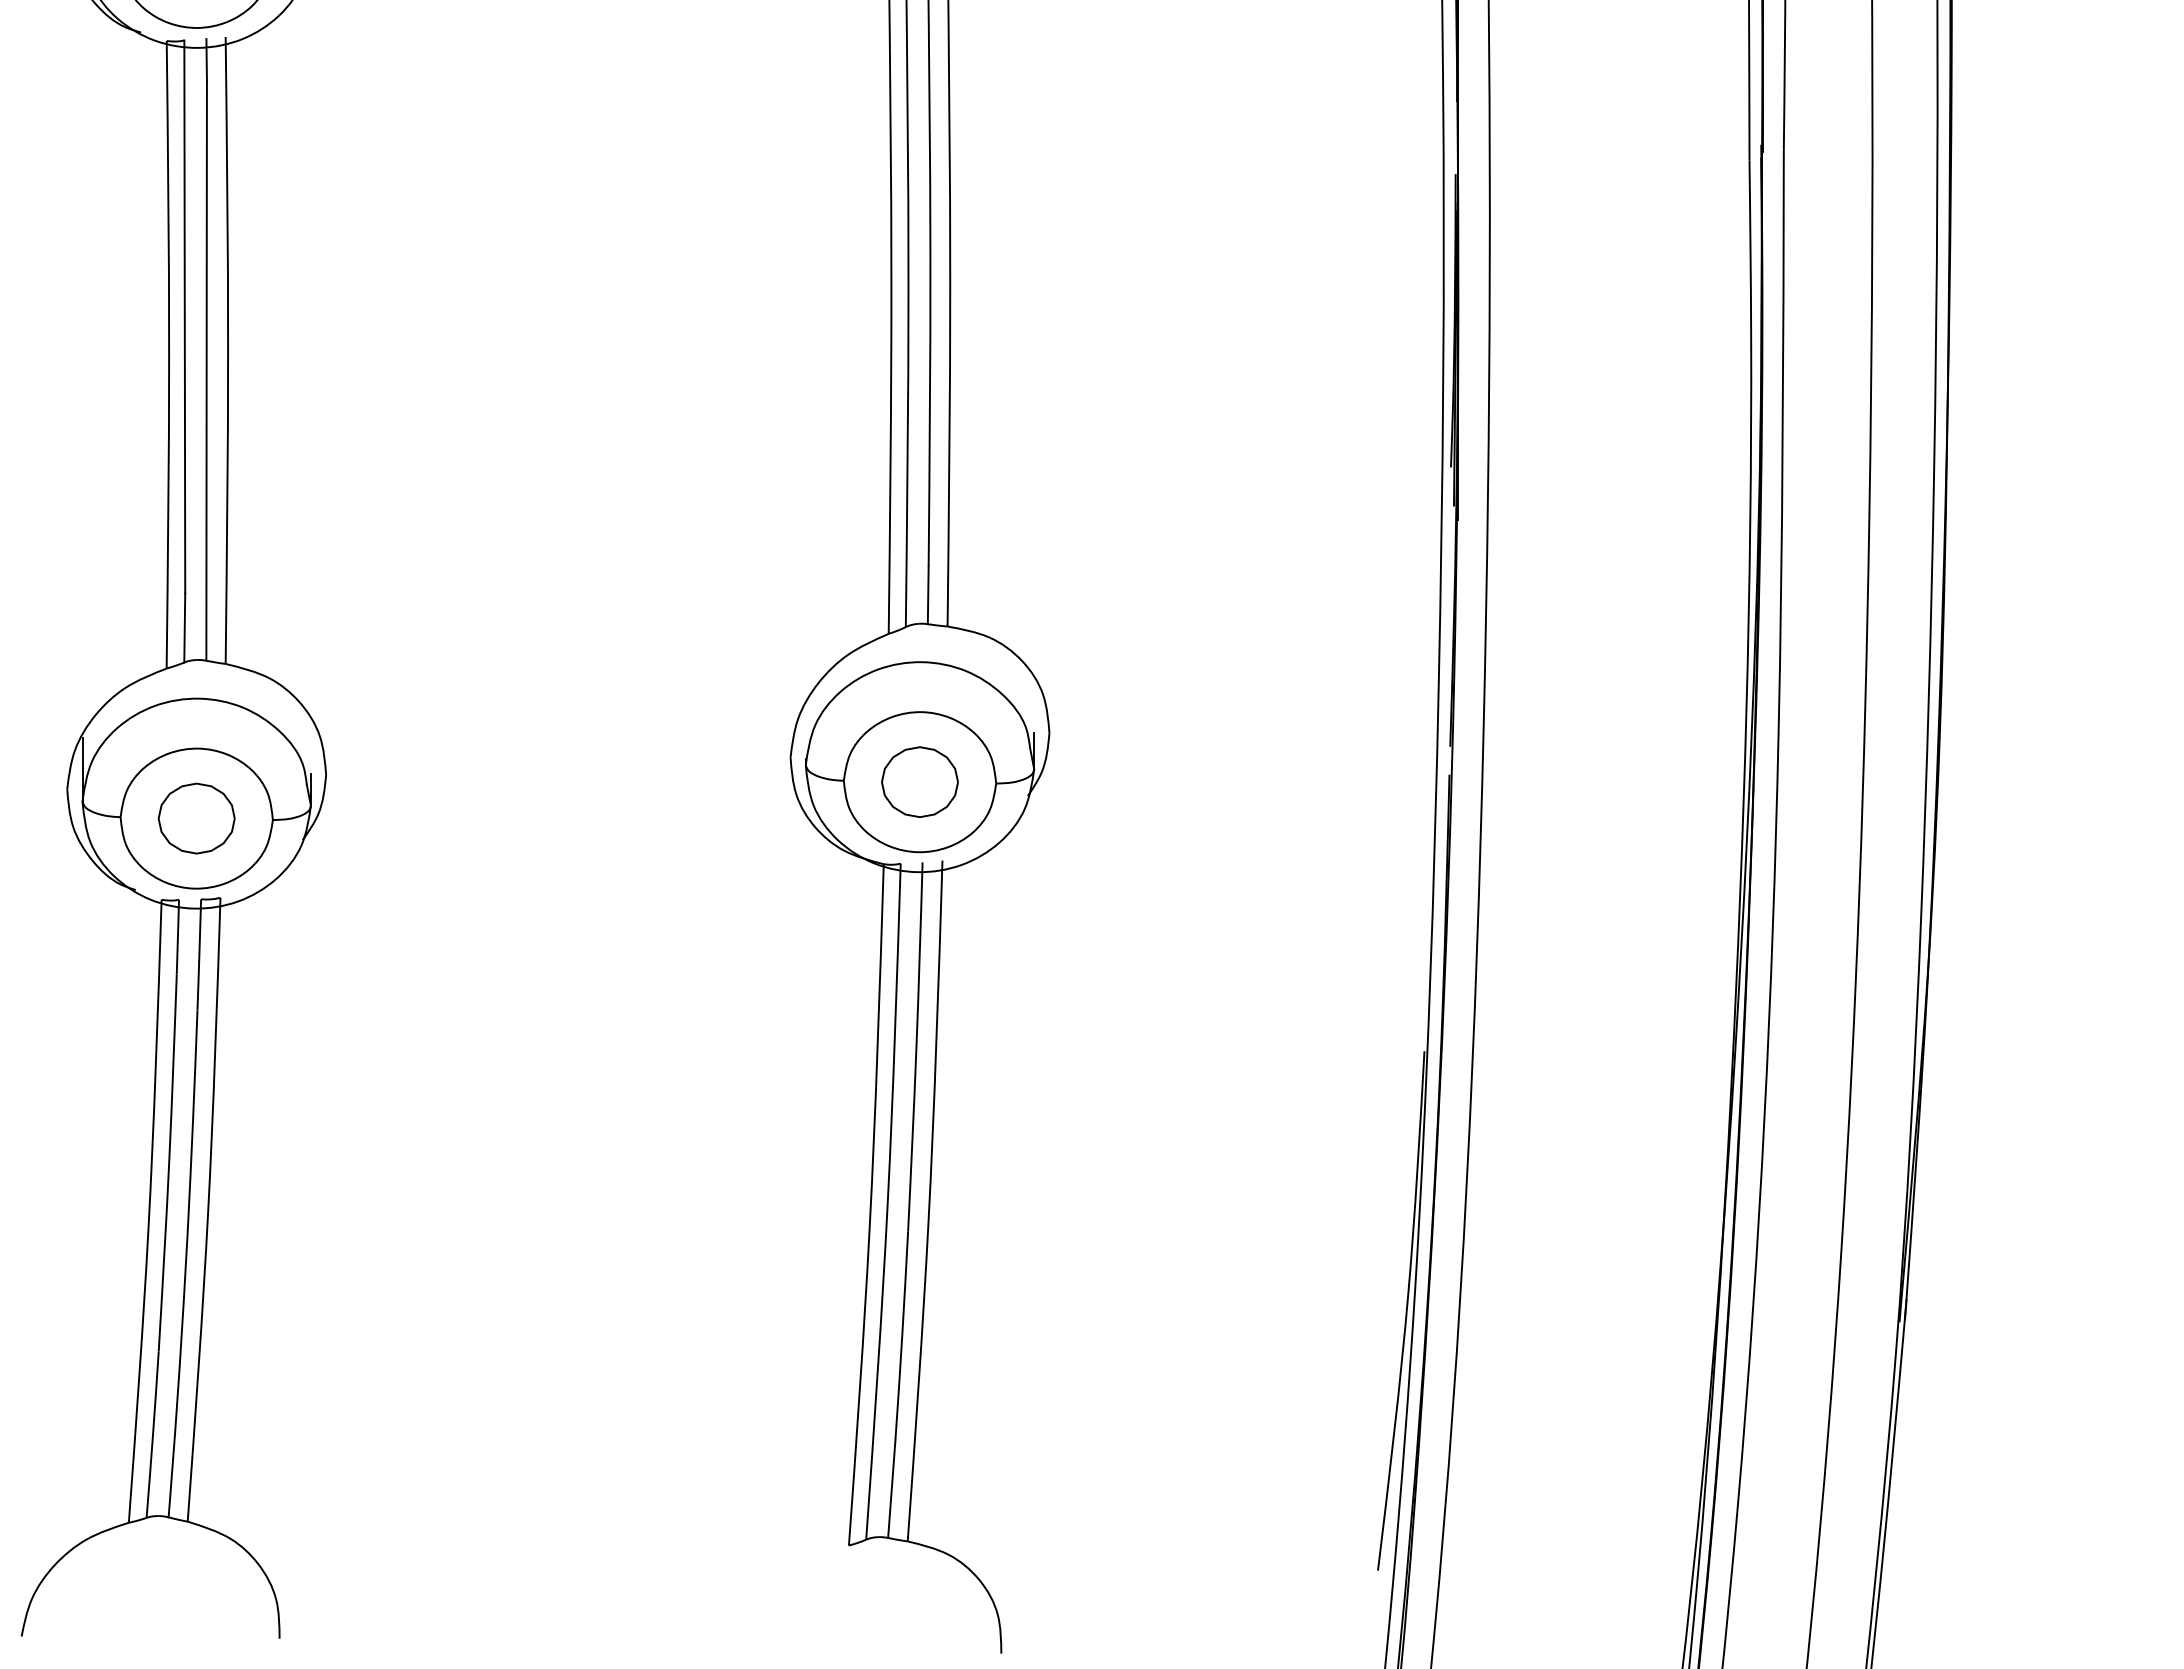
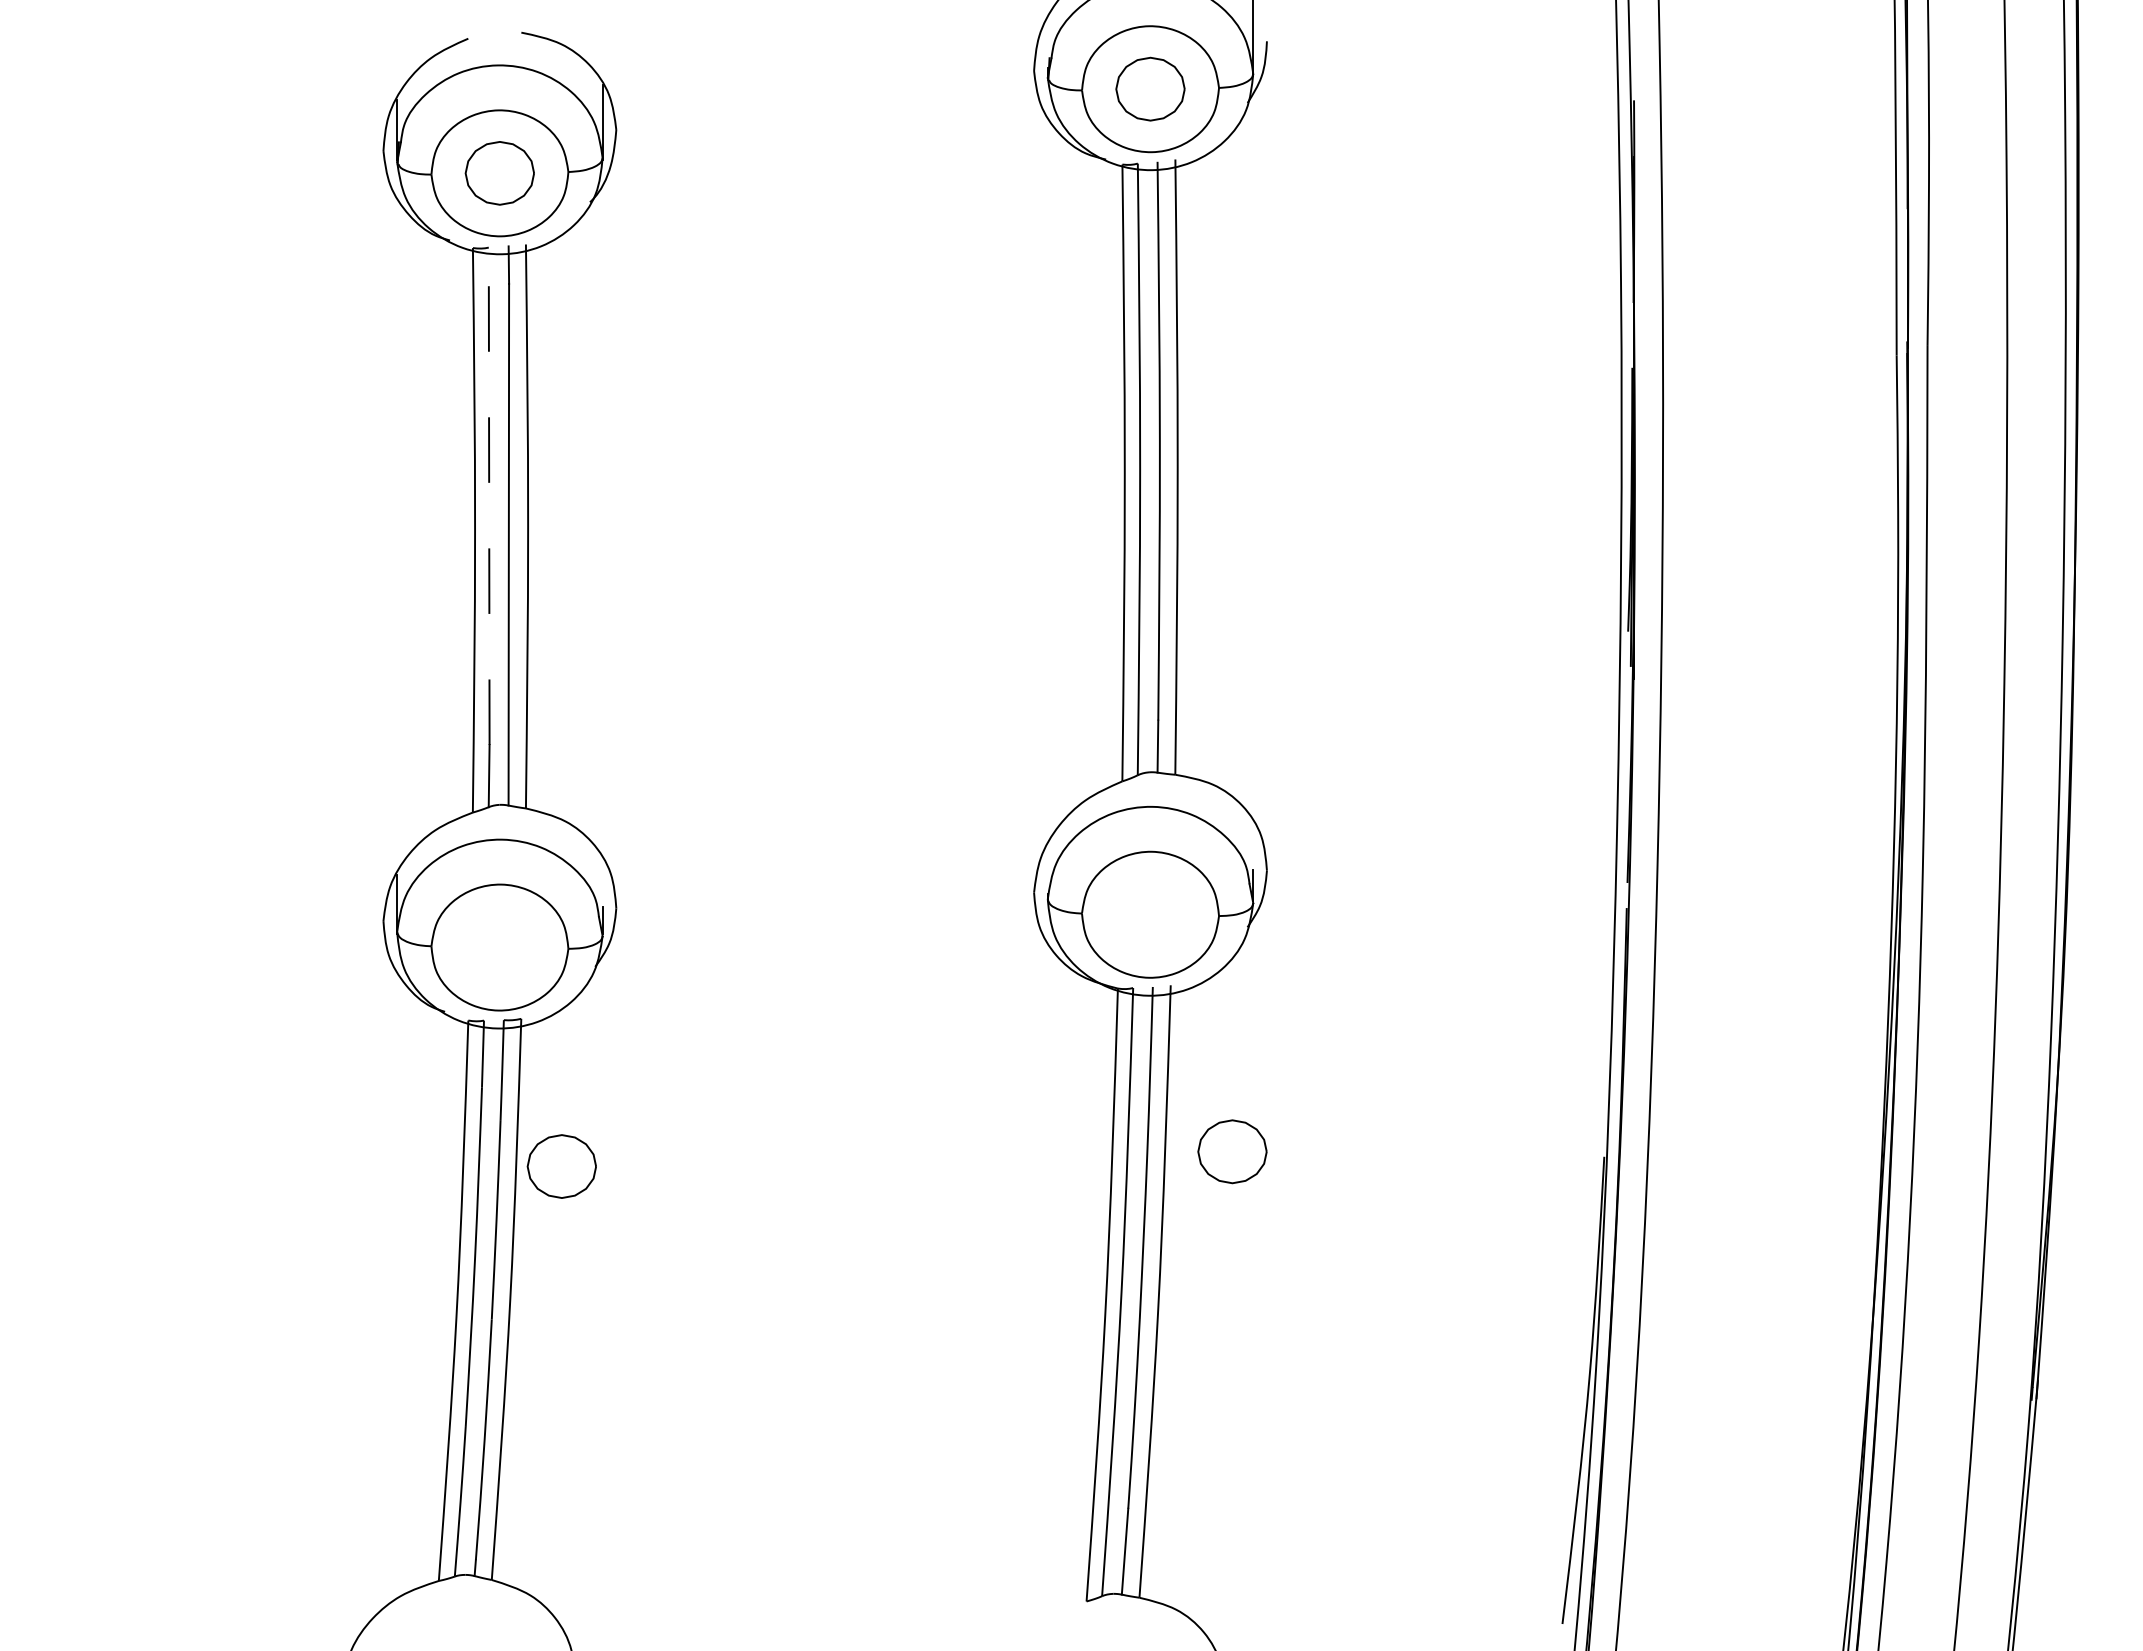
line: (185, 317) -> (489, 496), solid -> dashed
part: (919, 781) -> (1232, 1151), moved
part: (196, 818) -> (561, 1166), moved

